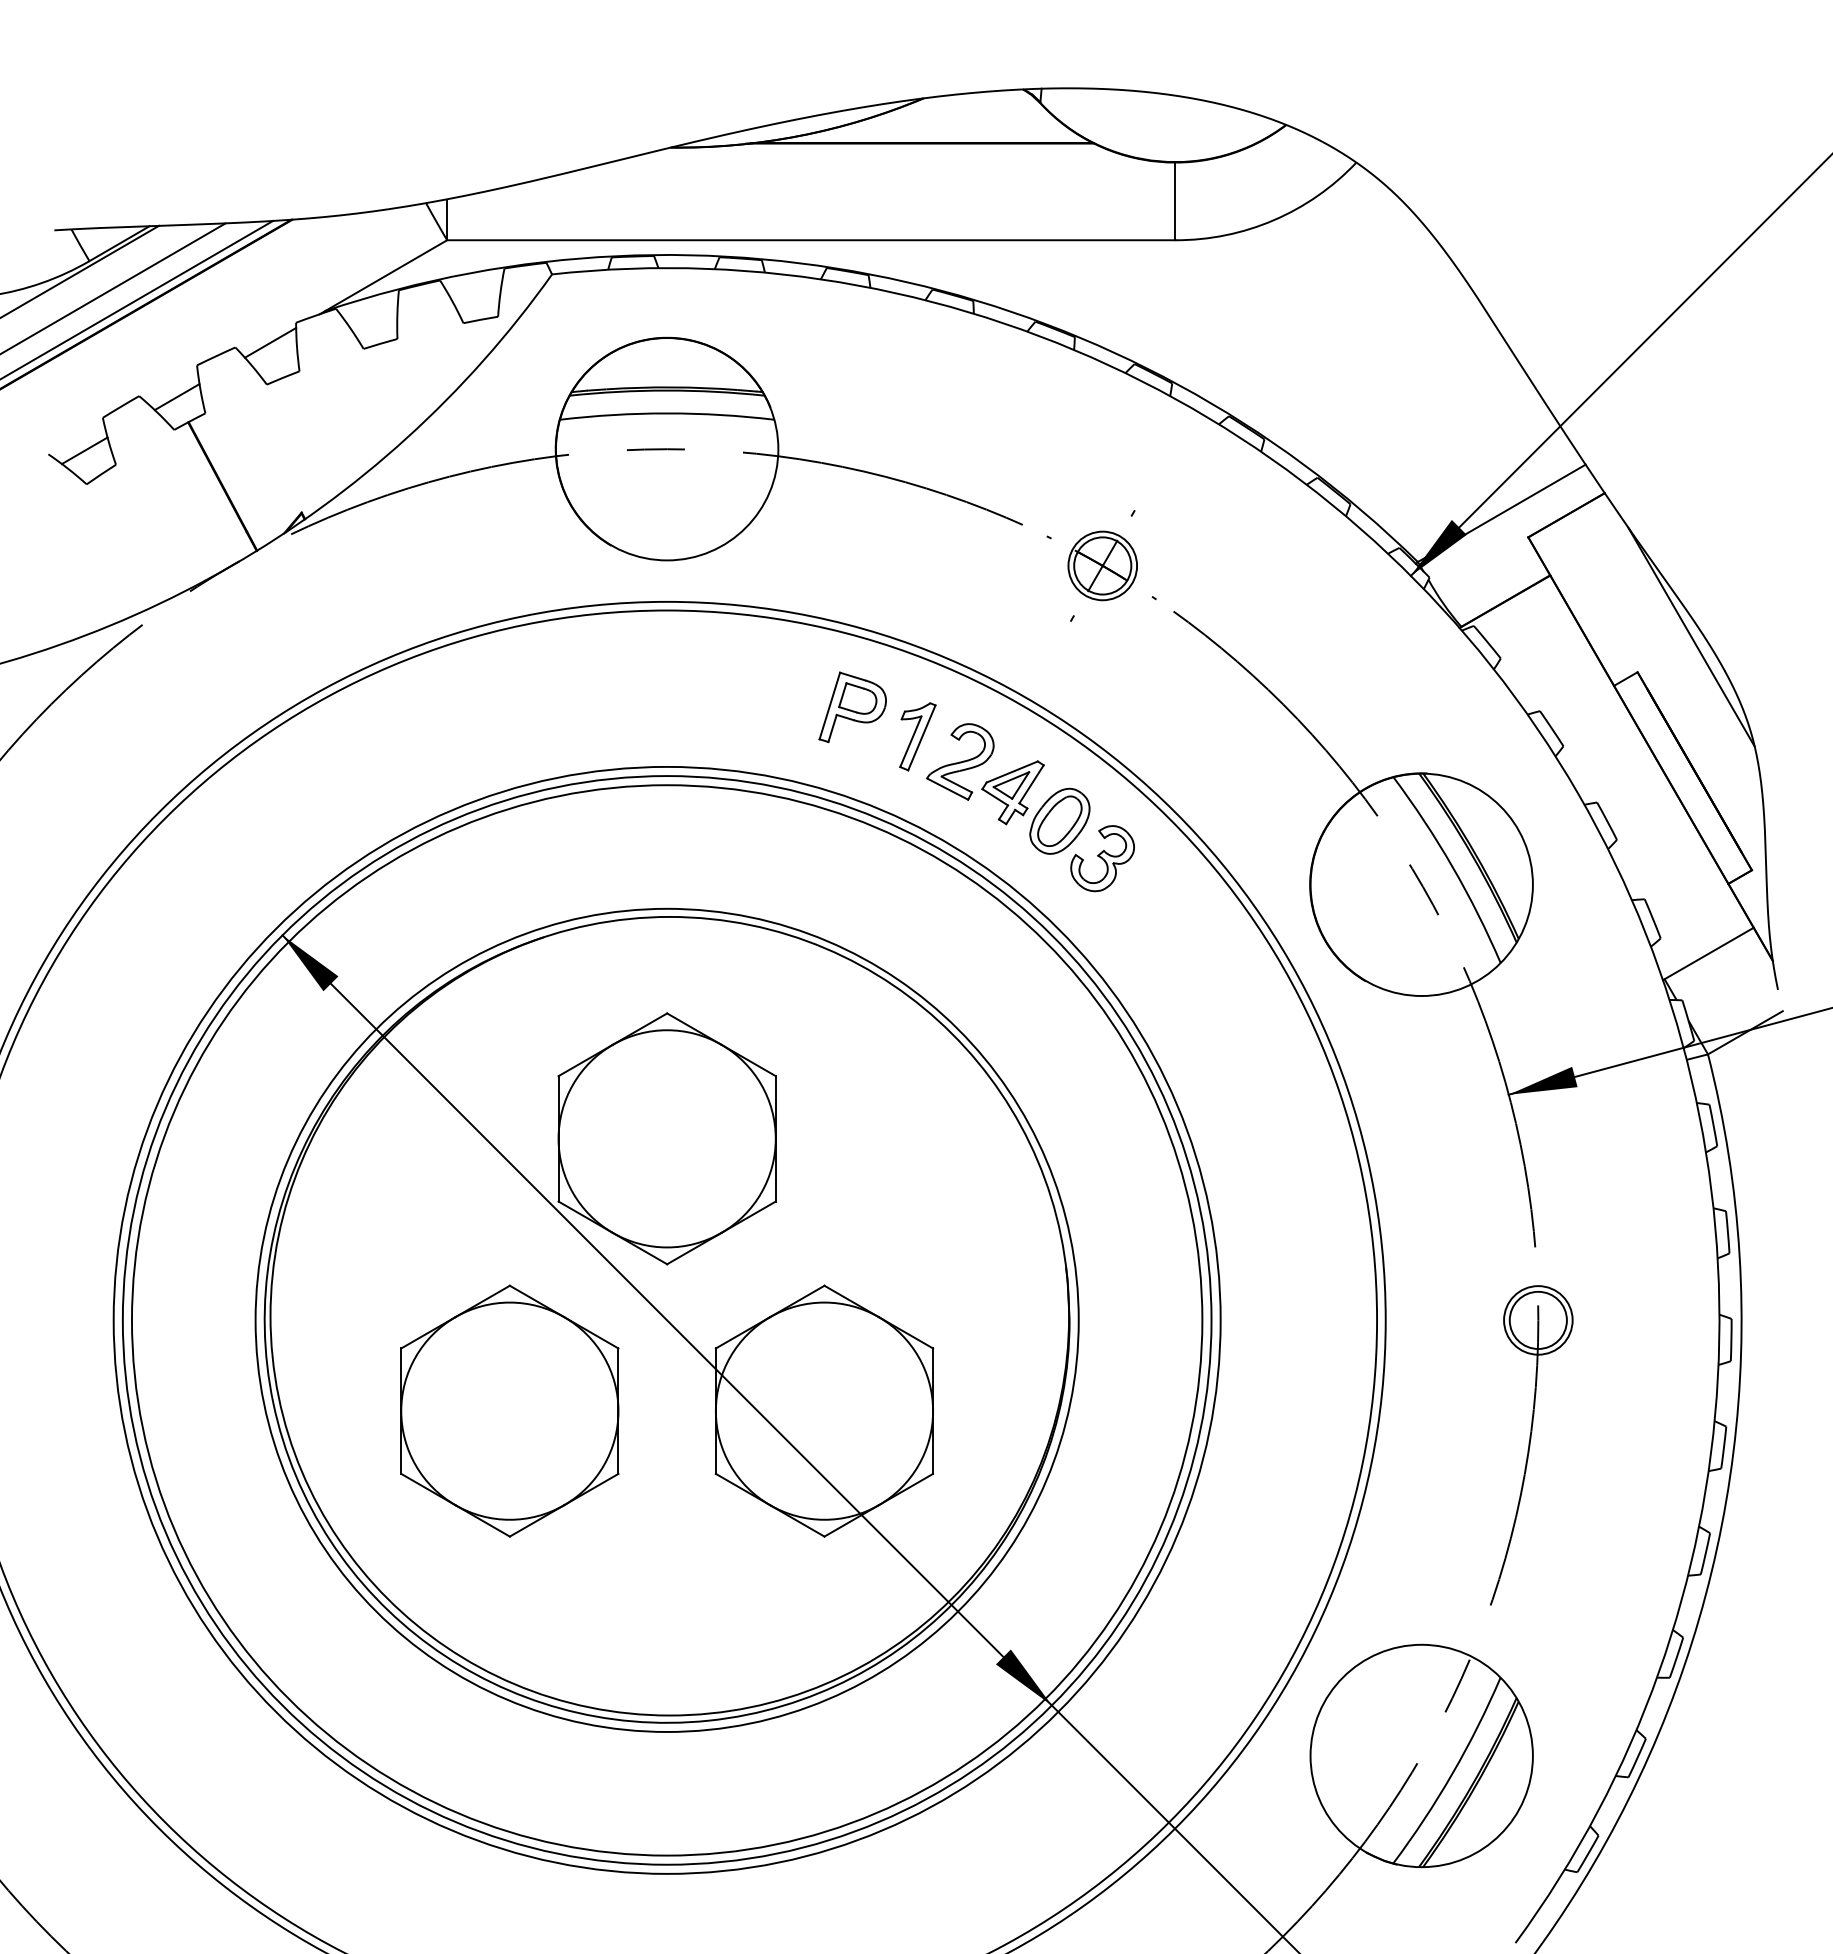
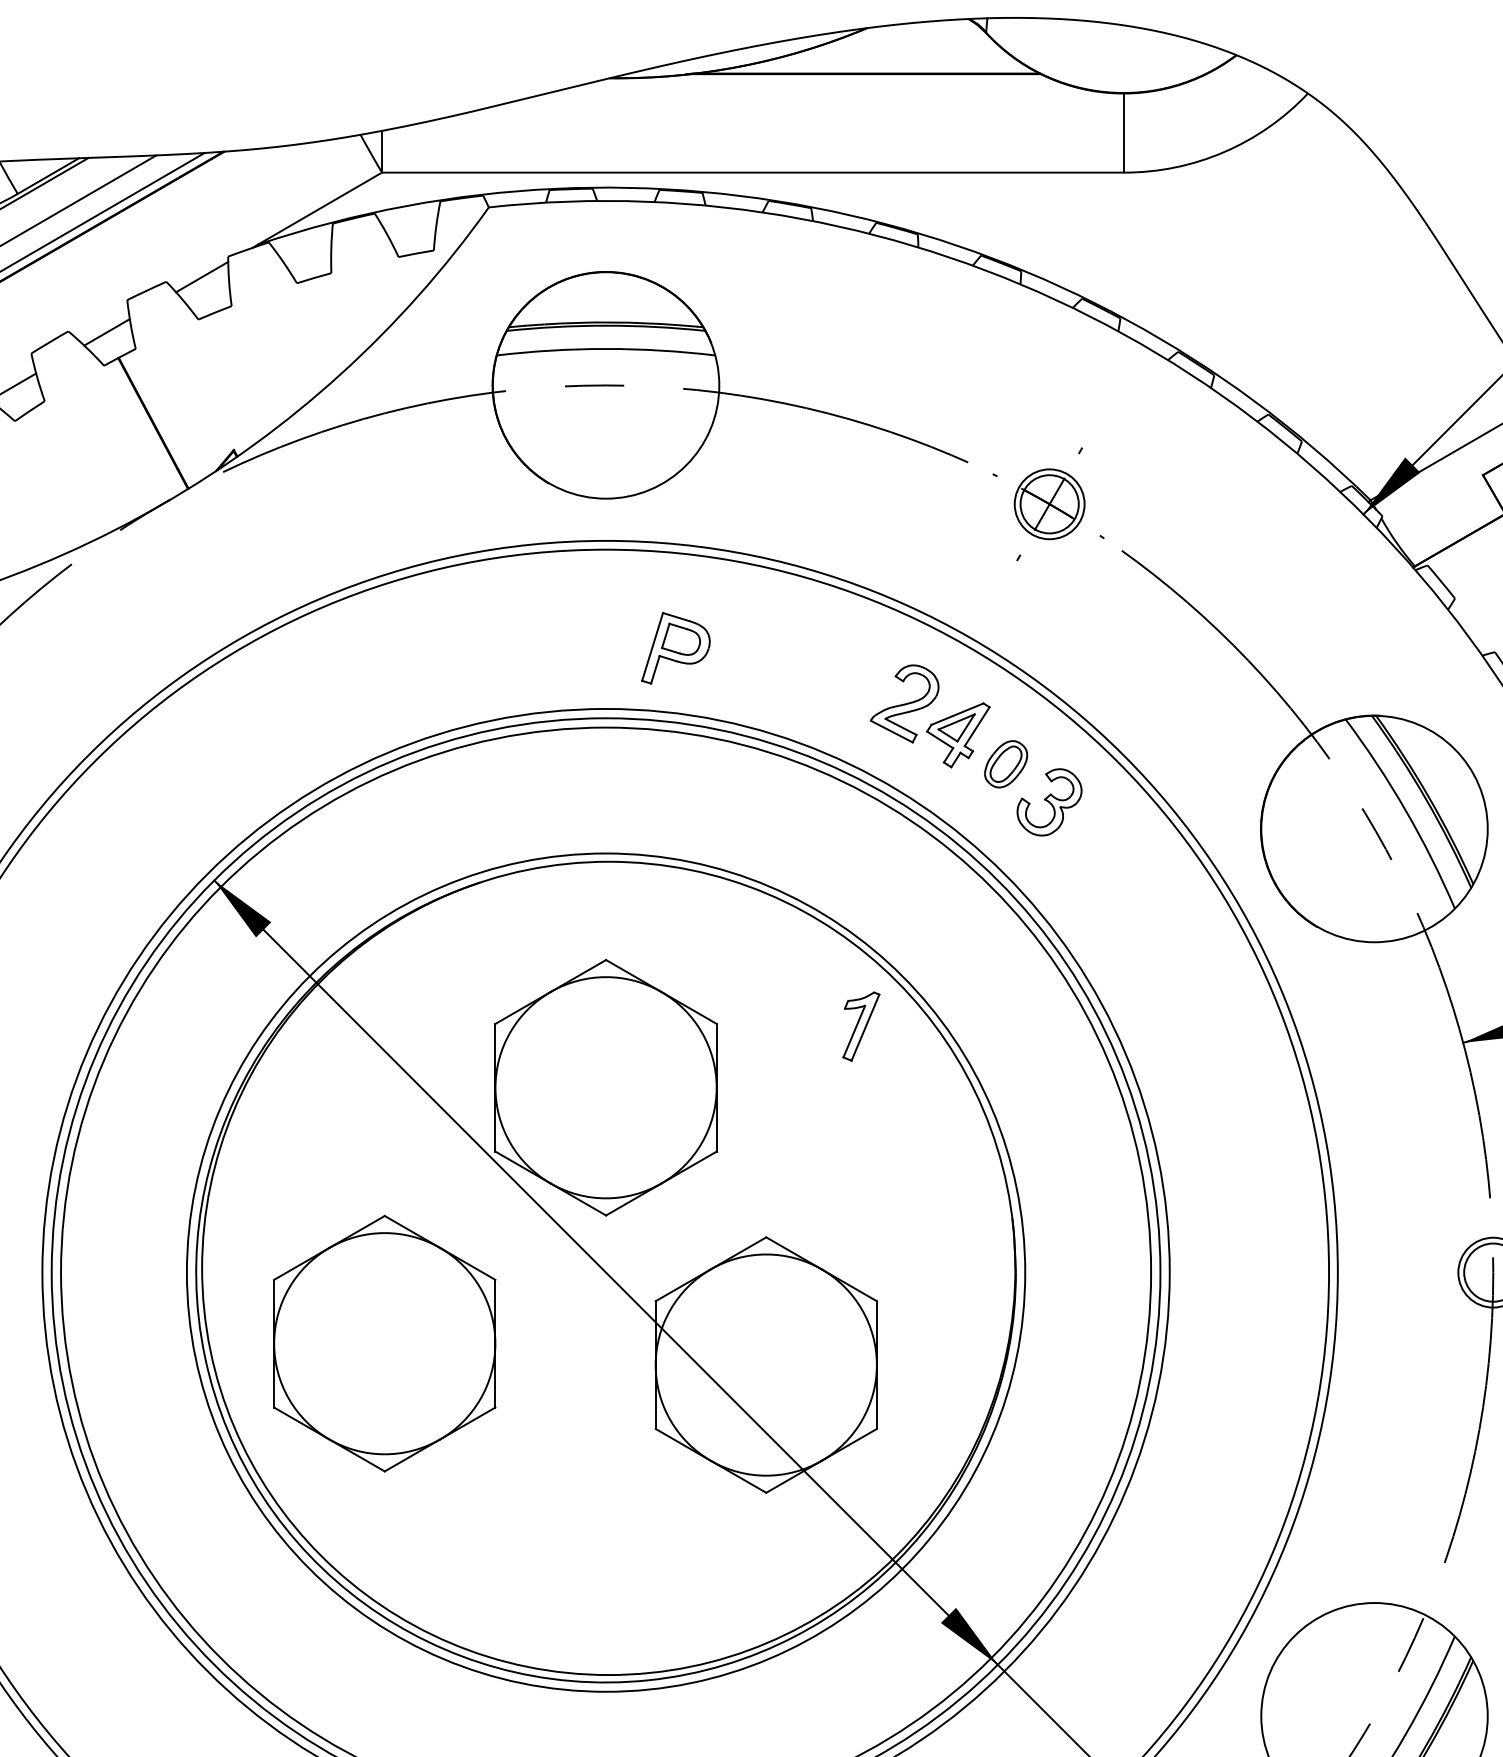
part: (852, 707) -> (675, 648), moved
part: (917, 736) -> (861, 1026), moved
part: (1059, 820) -> (1005, 763), size x0.7
part: (509, 1410) -> (384, 1343), moved

